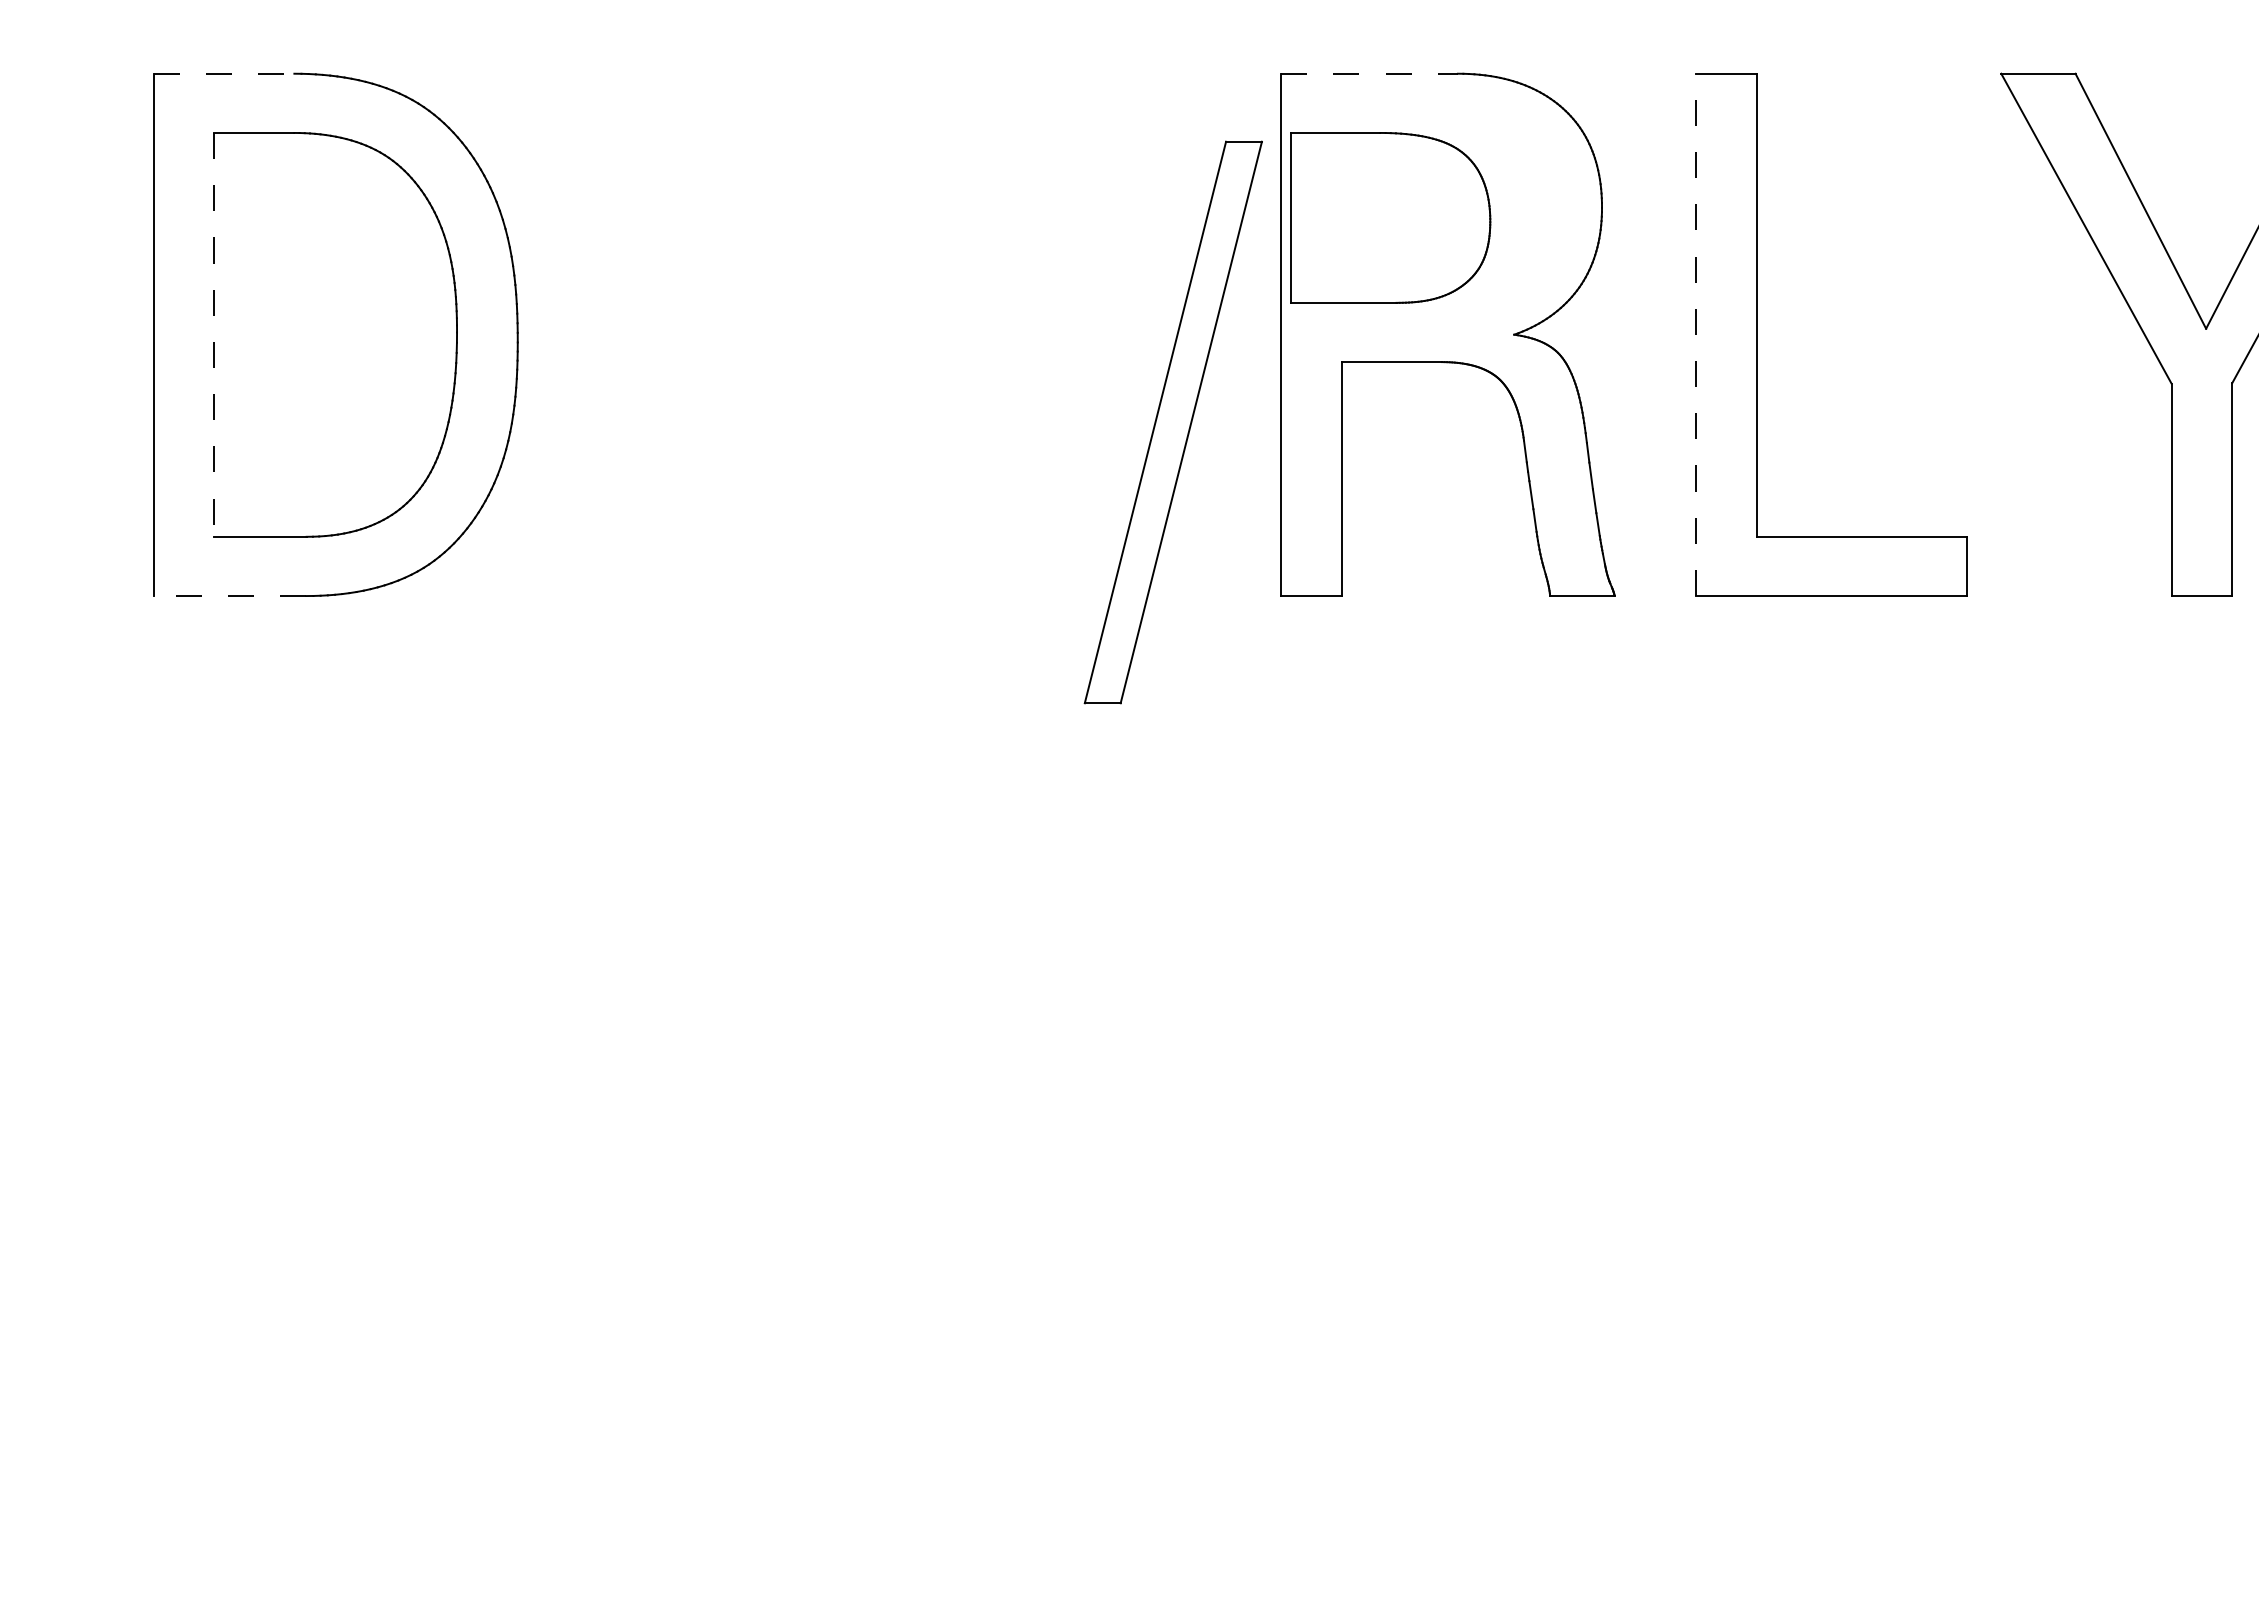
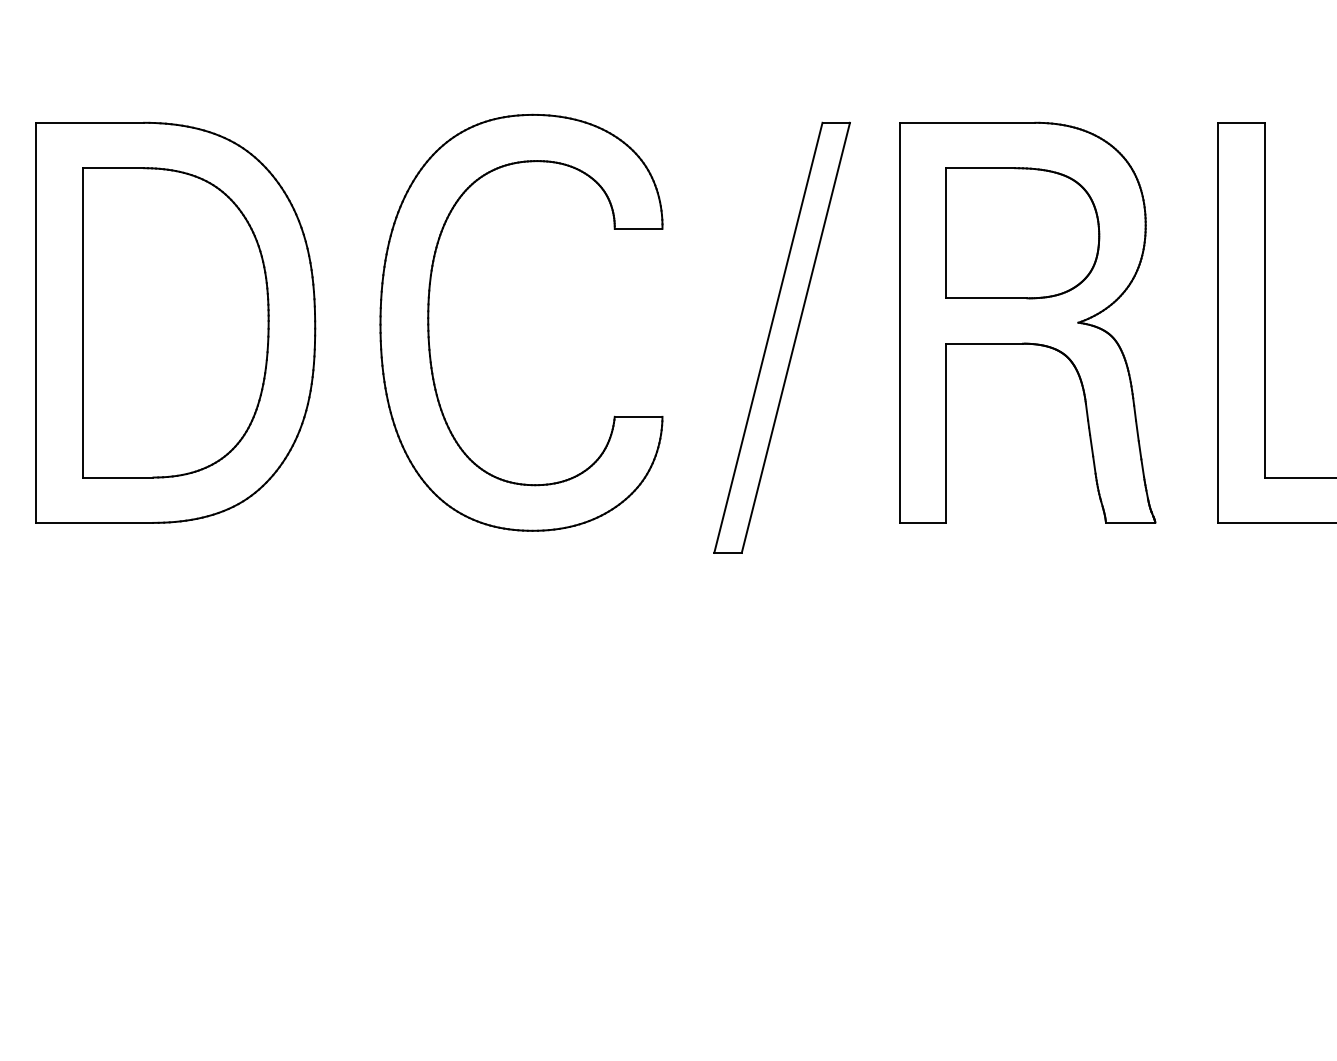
line: (224, 73) -> (90, 122), dashed -> solid
line: (1370, 73) -> (968, 122), dashed -> solid
part: (1390, 217) -> (1022, 232), moved
line: (214, 334) -> (82, 322), dashed -> solid
part: (666, 334) -> (429, 322), added
line: (1696, 334) -> (1218, 322), dashed -> solid
part: (1172, 422) -> (781, 337), moved
line: (229, 596) -> (94, 523), dashed -> solid

